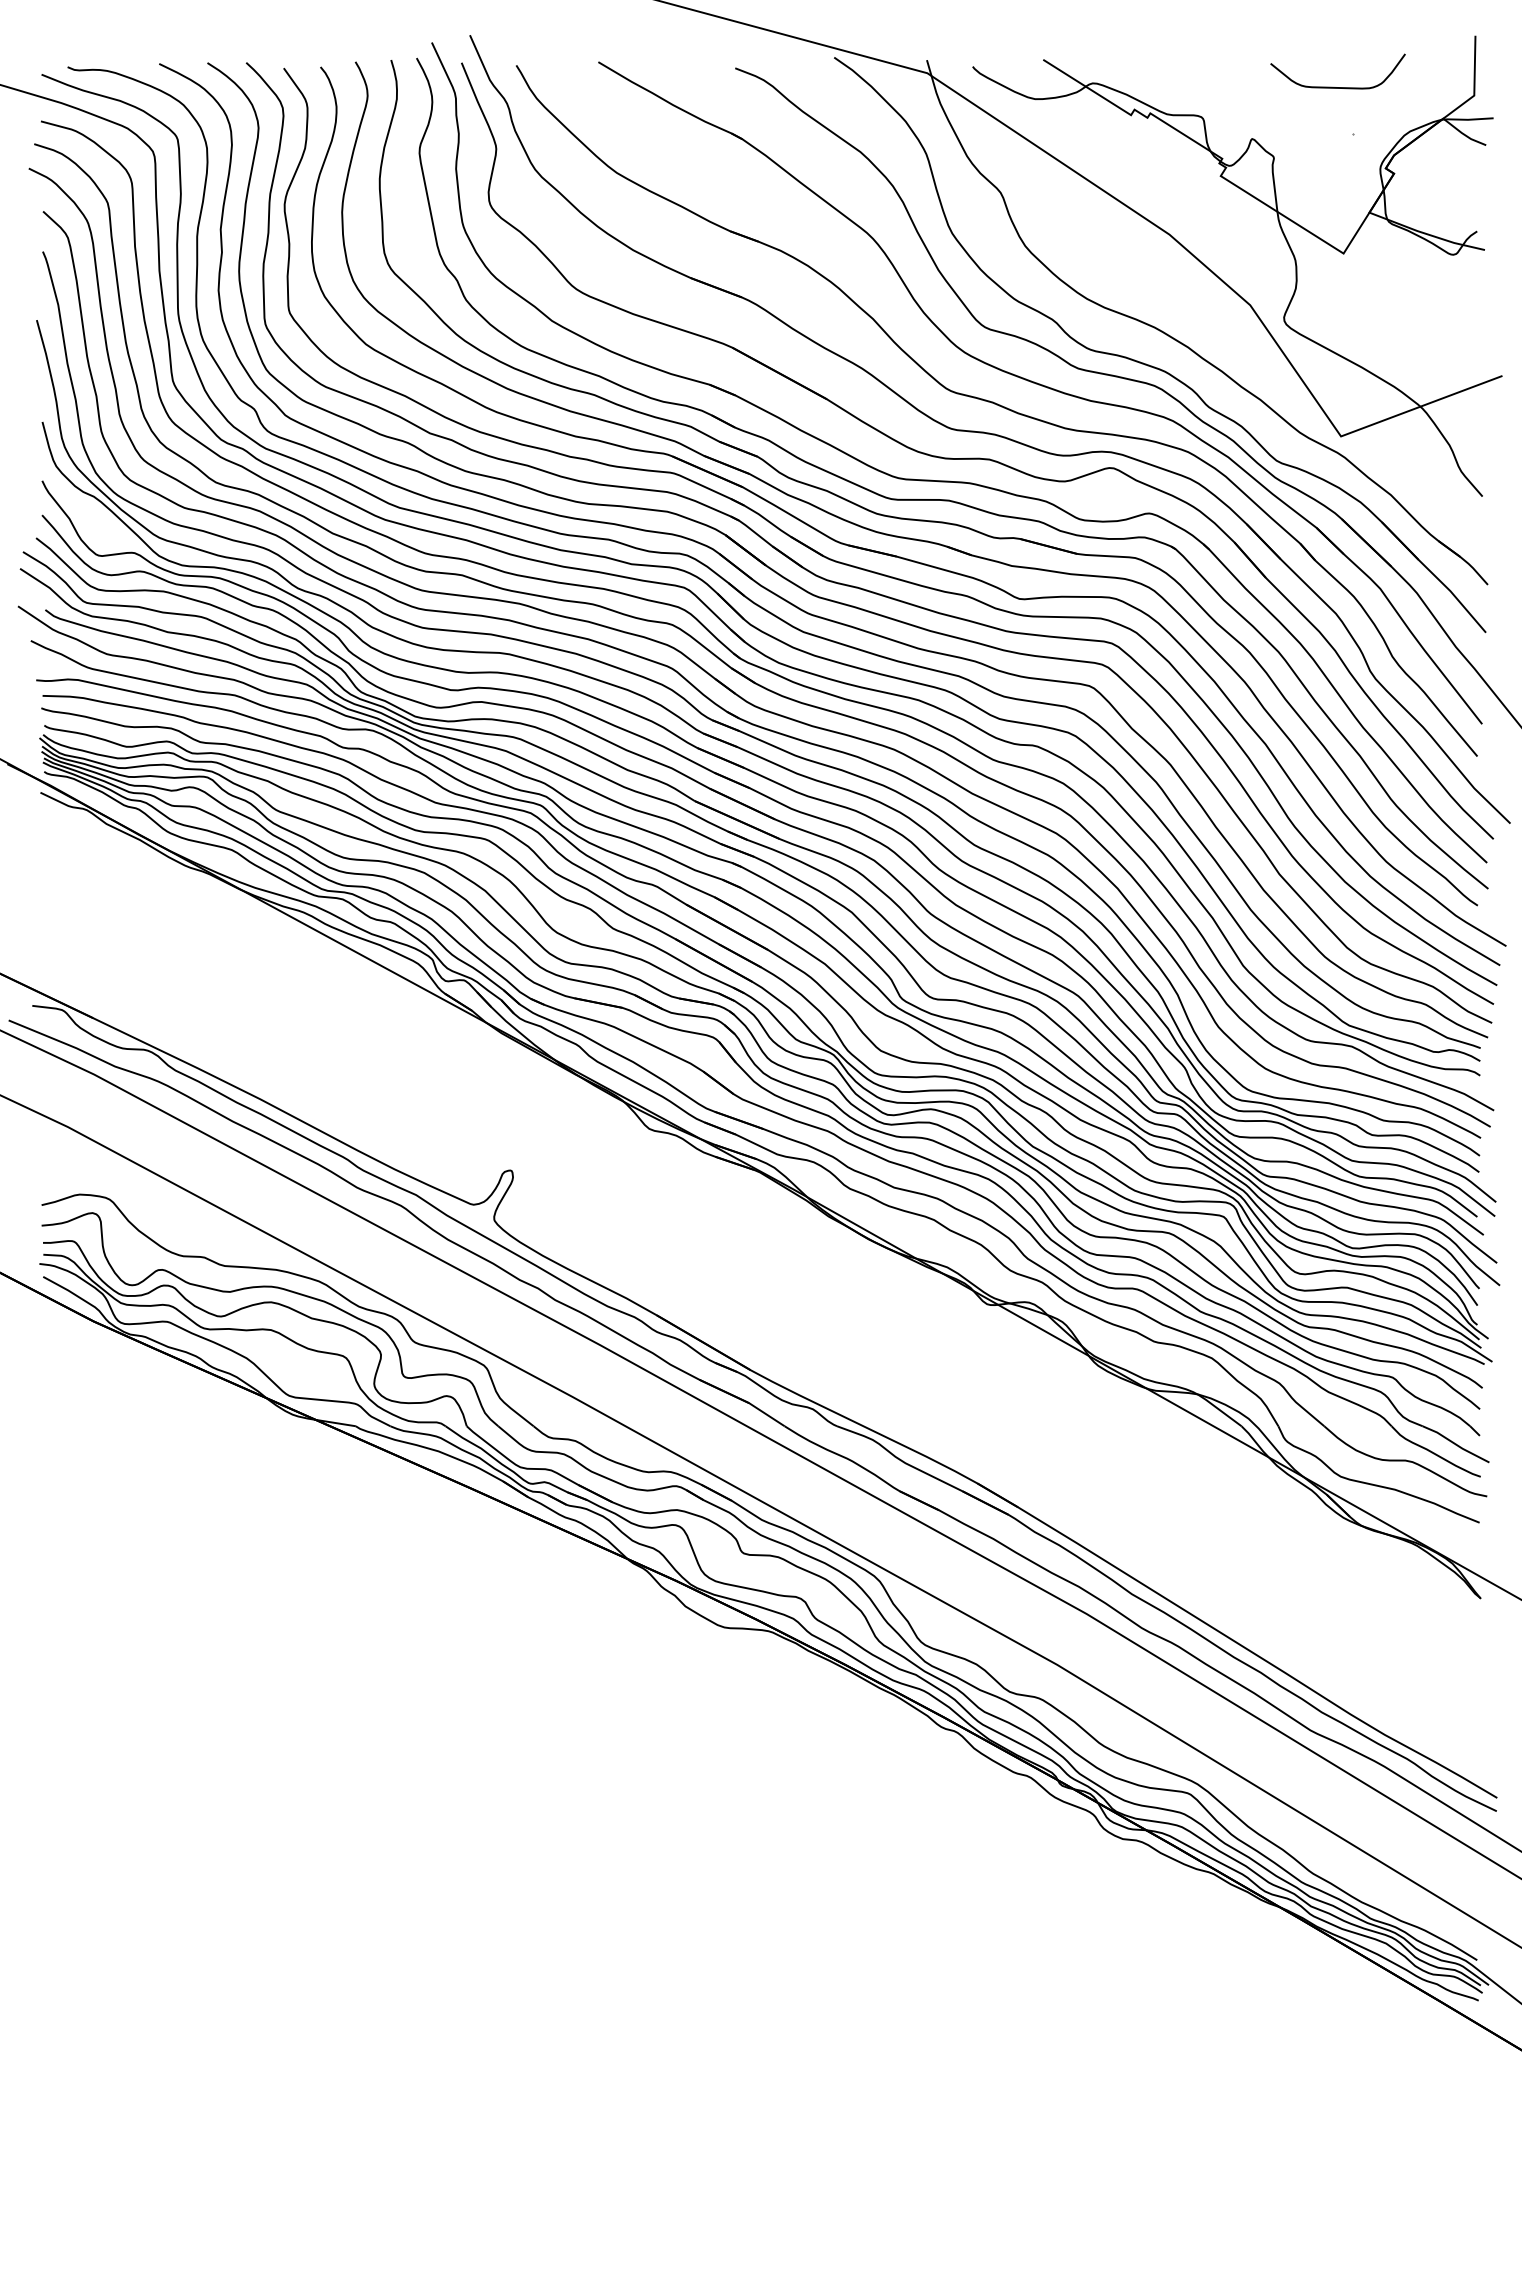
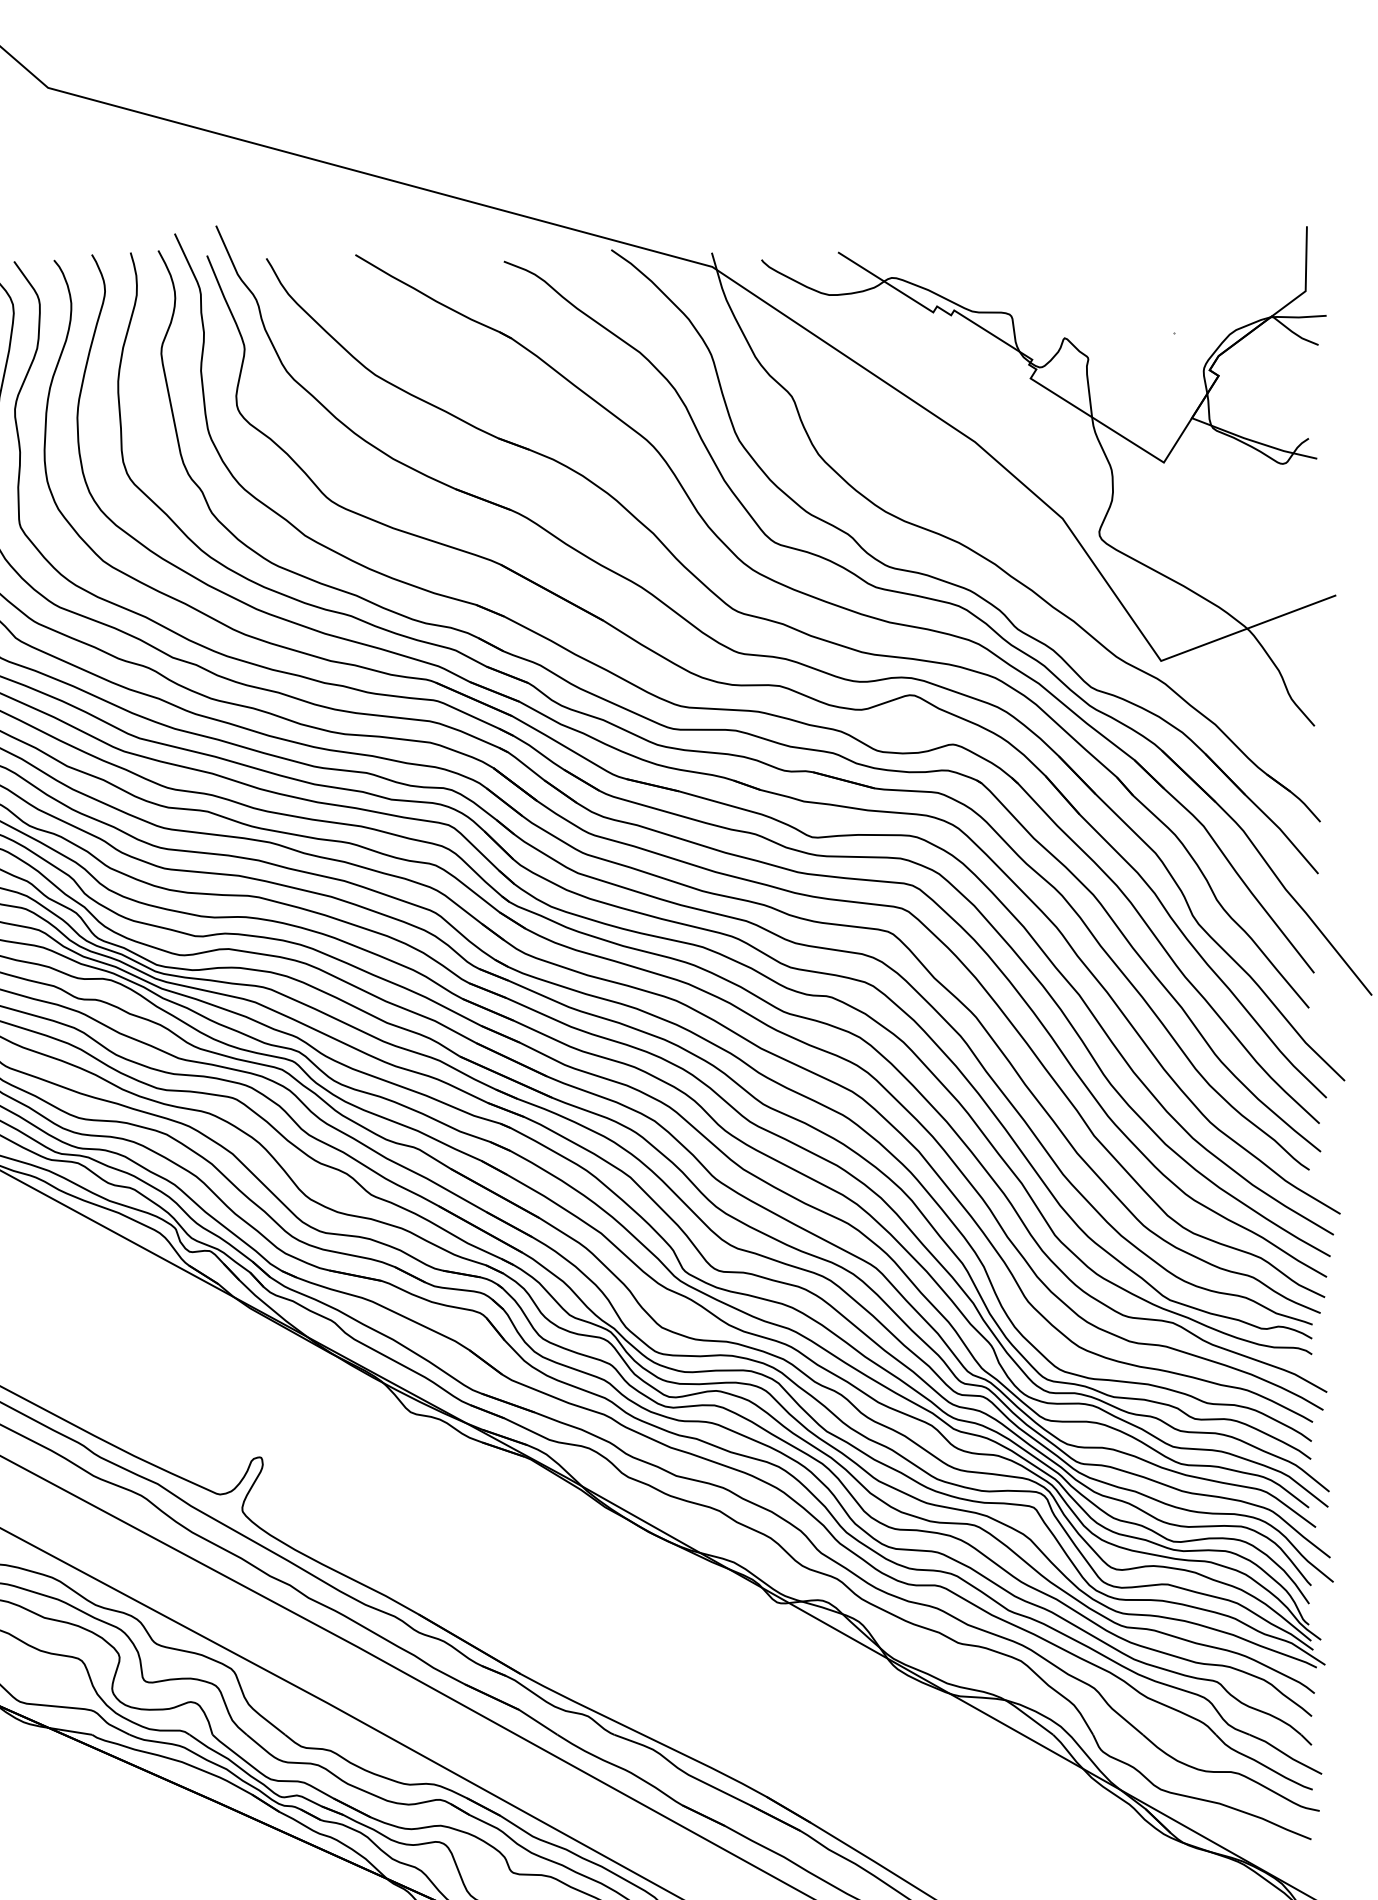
curve: (1333, 86) -> (1152, 281), removed

